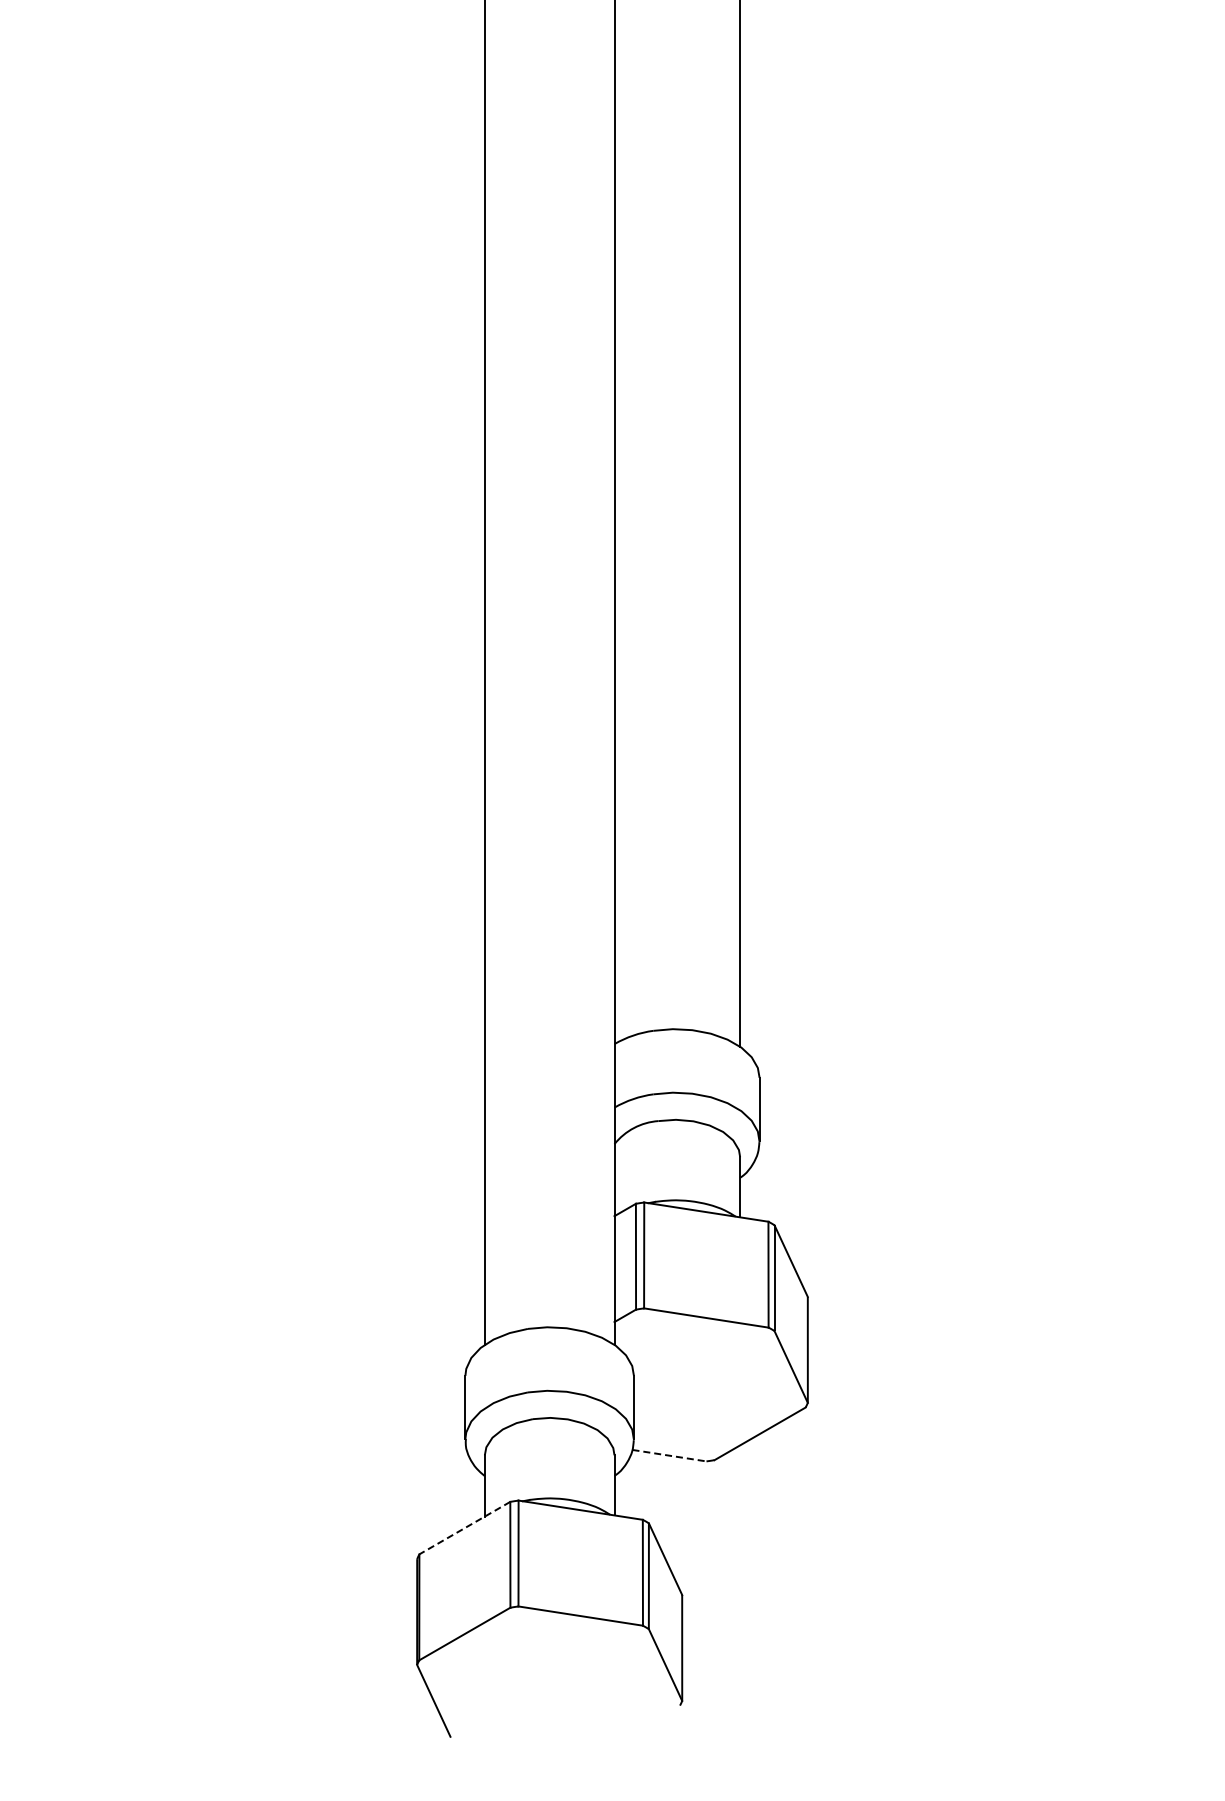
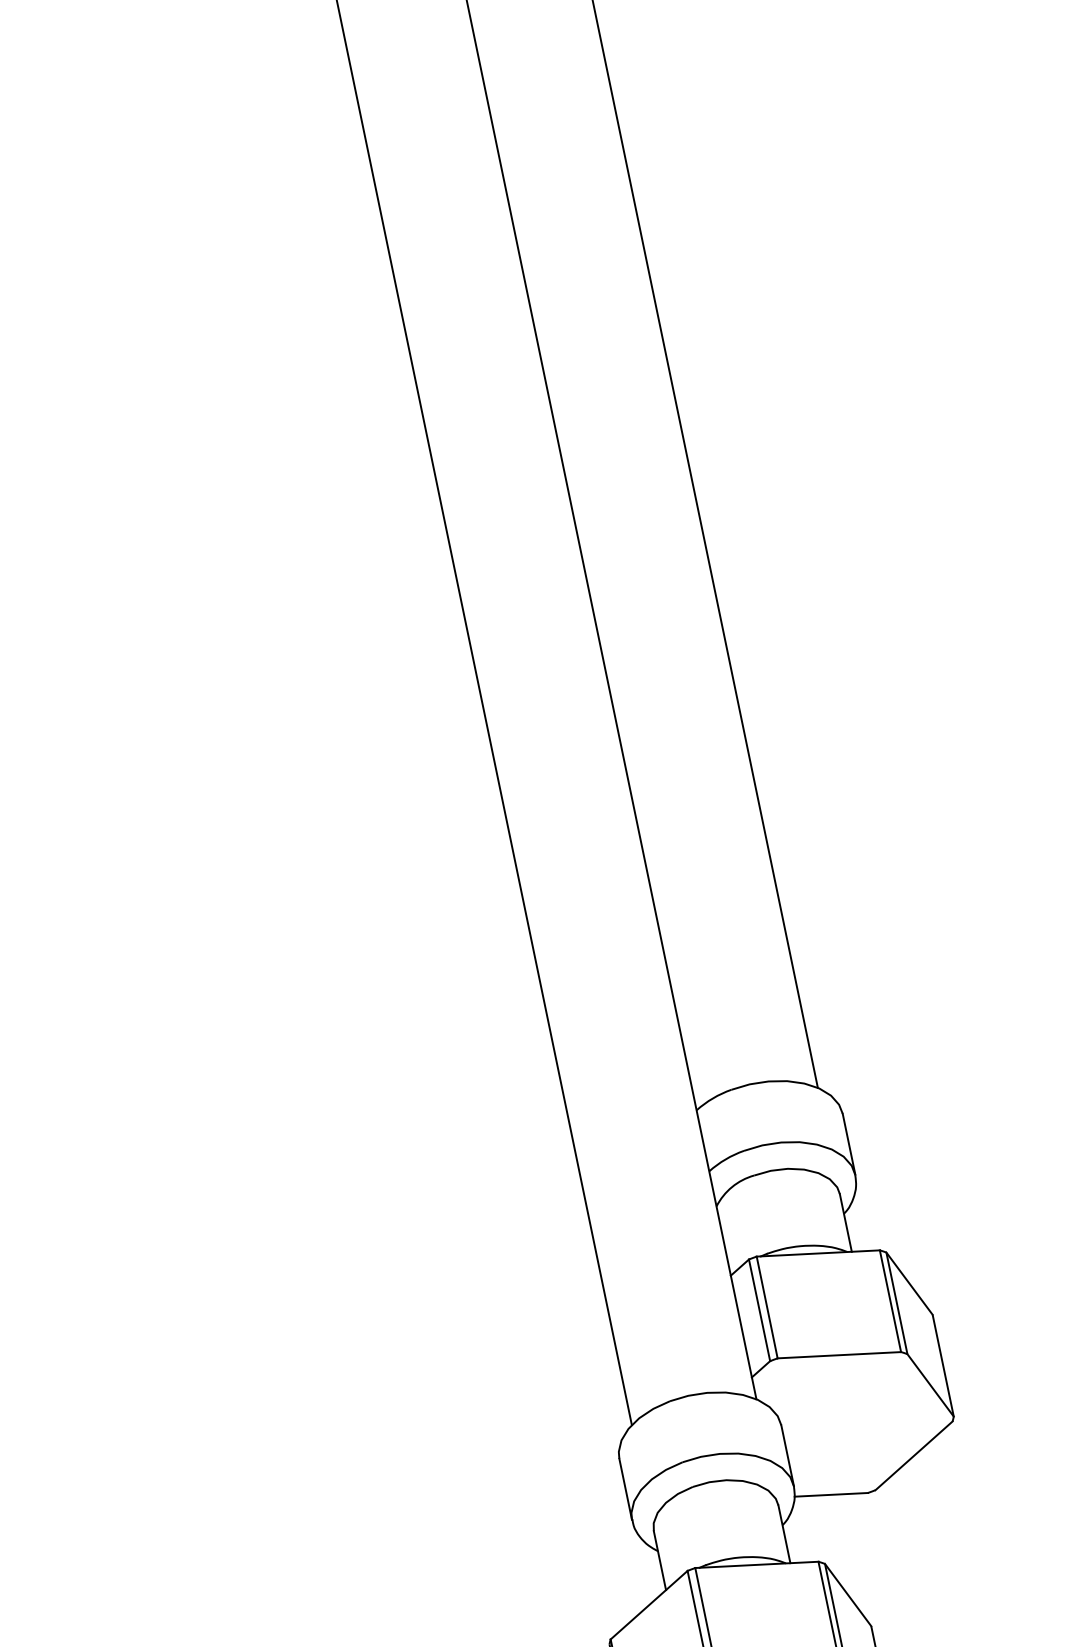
line: (669, 1455) -> (831, 1494), dashed -> solid
line: (464, 1528) -> (648, 1605), dashed -> solid

